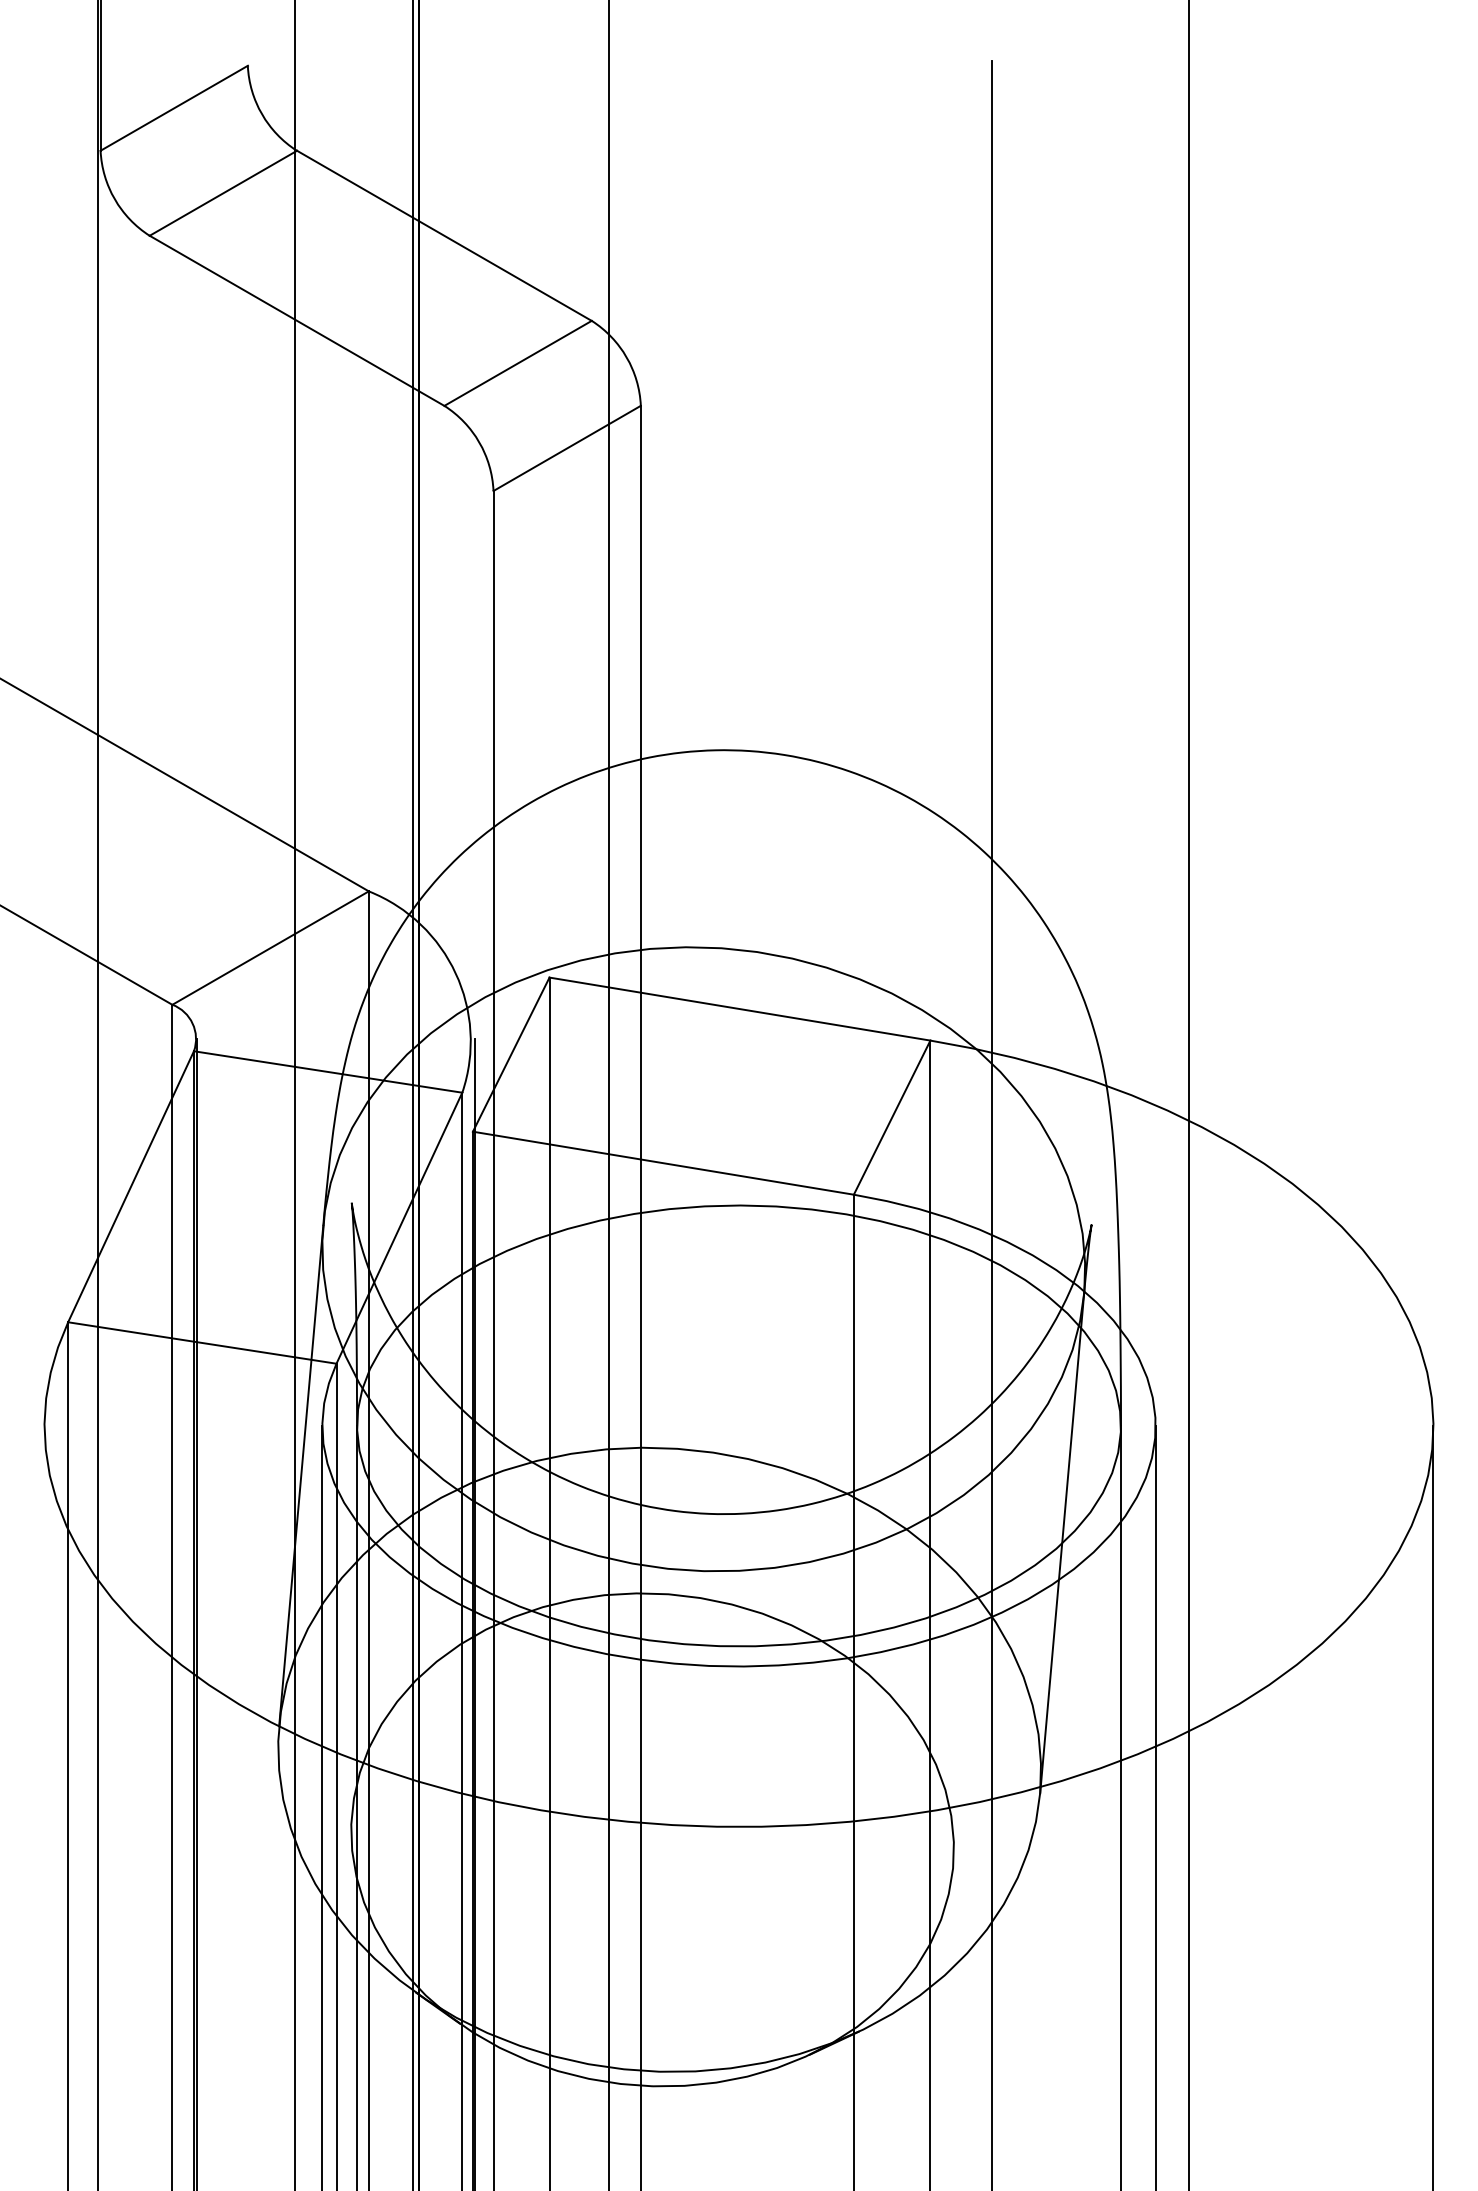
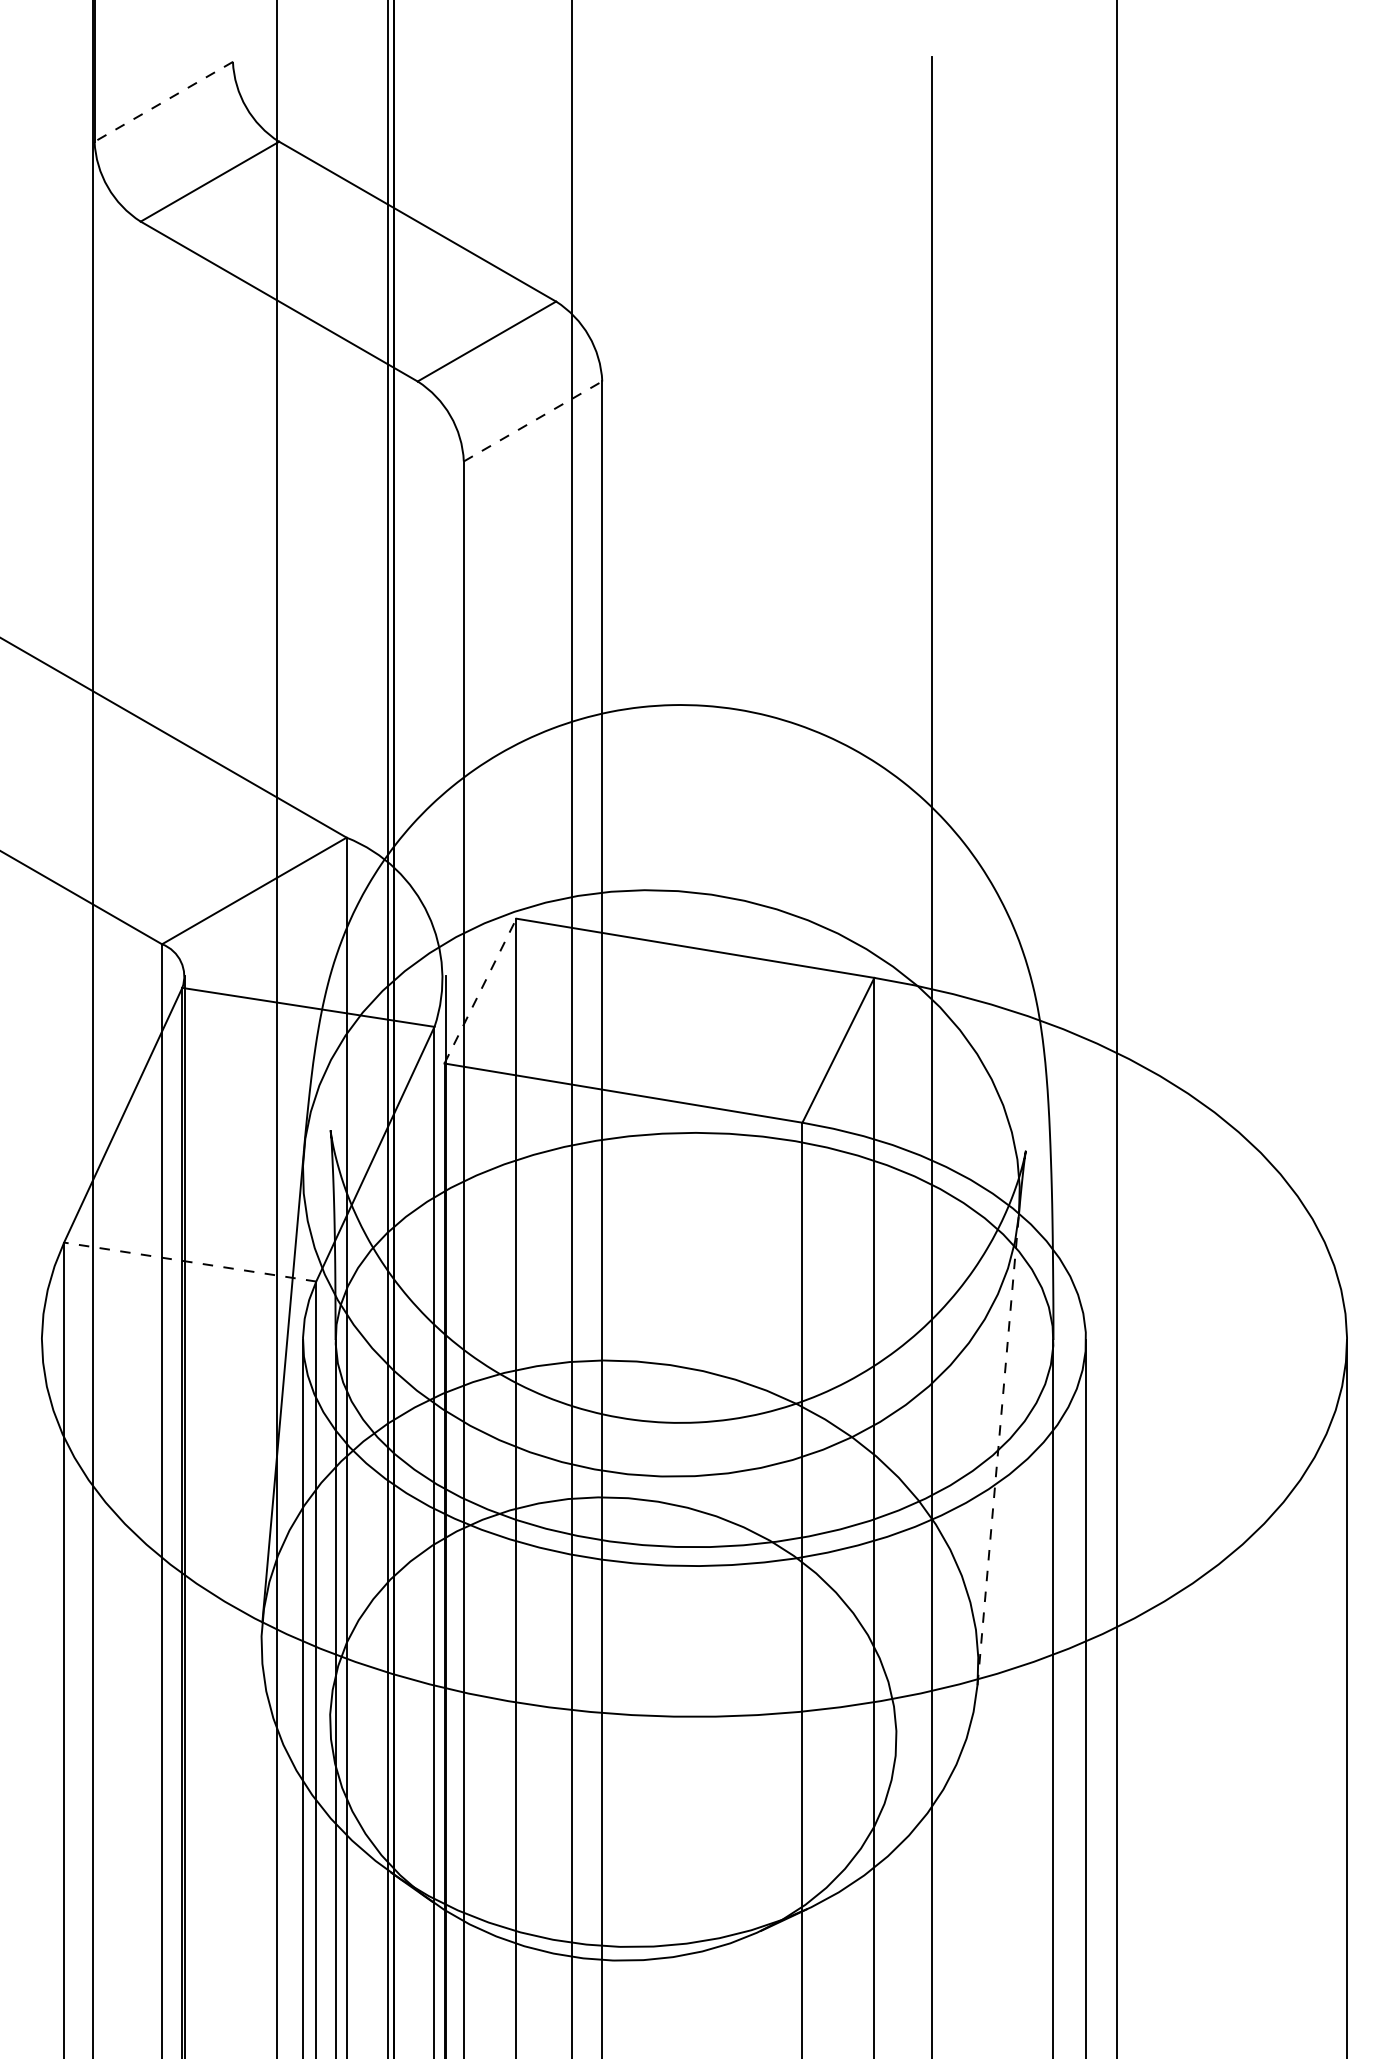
line: (173, 108) -> (163, 102), solid -> dashed
line: (567, 448) -> (533, 421), solid -> dashed
line: (511, 1054) -> (480, 990), solid -> dashed
line: (202, 1343) -> (190, 1262), solid -> dashed
line: (1062, 1542) -> (998, 1449), solid -> dashed

